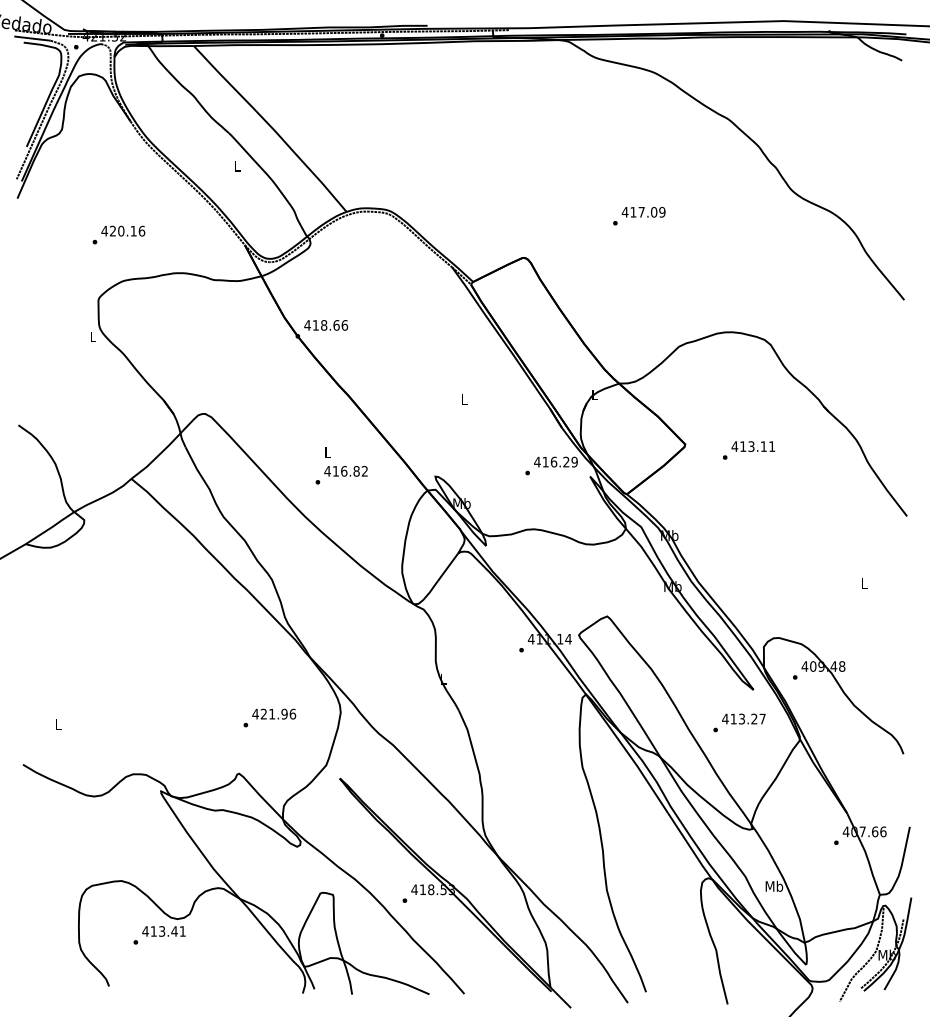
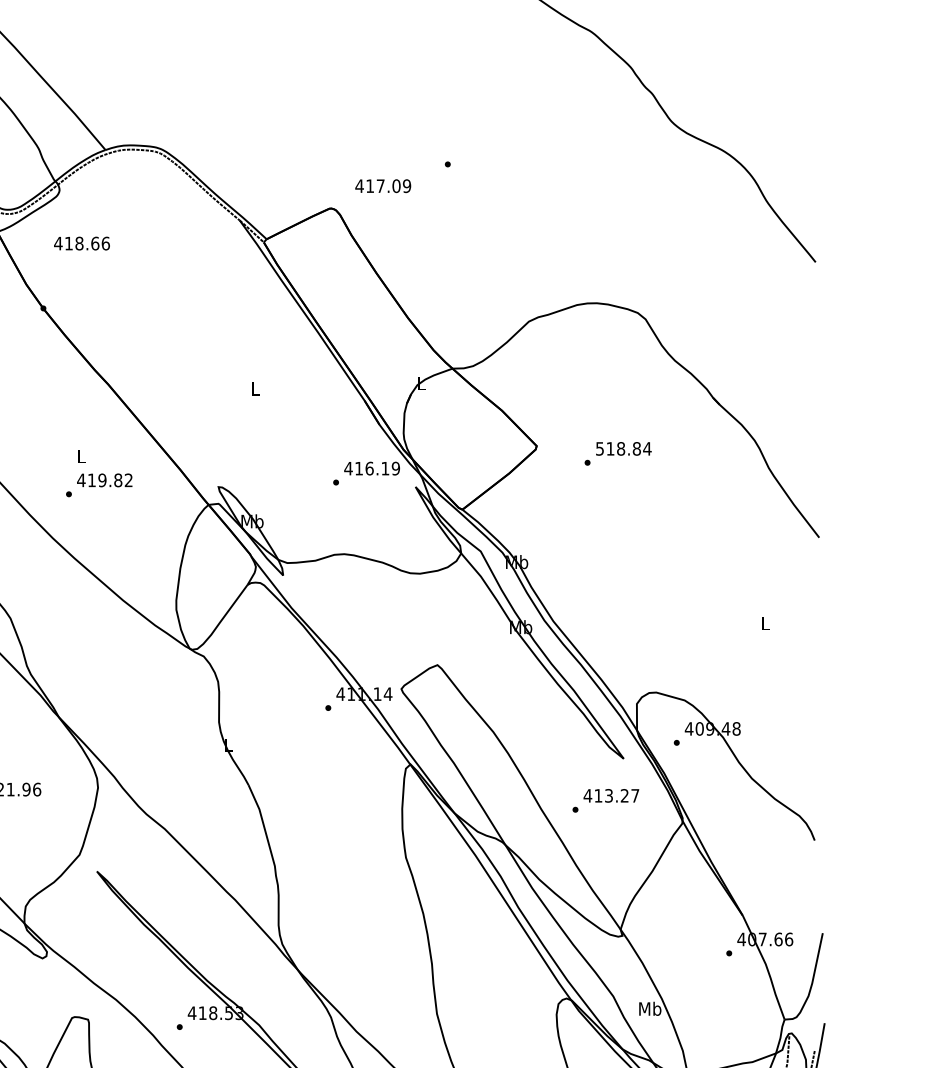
text: (643, 212) -> (382, 186), moved
text: (326, 325) -> (82, 243), moved
text: (753, 446) -> (623, 448), 413.11 -> 518.84
text: (566, 461) -> (385, 467), 416.29 -> 416.19
text: (344, 471) -> (102, 480), 416.82 -> 419.82

